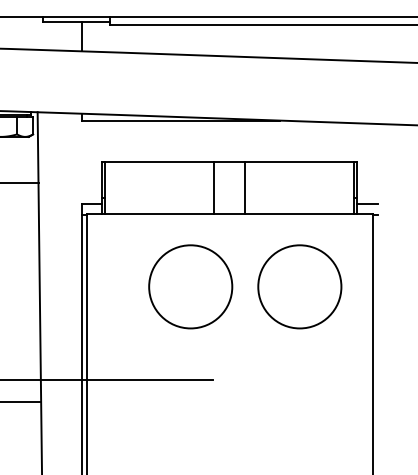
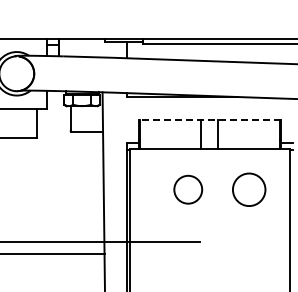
line: (229, 162) -> (209, 120), solid -> dashed
circle: (191, 286) -> (188, 189), size x0.6
circle: (300, 286) -> (249, 189), size x0.7

